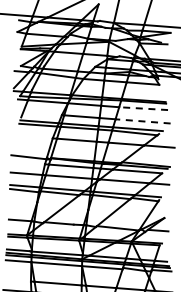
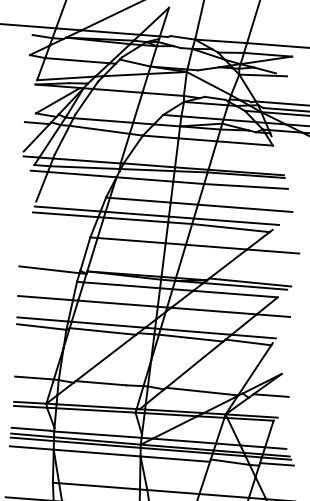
line: (143, 108) -> (245, 186), dashed -> solid
line: (143, 121) -> (245, 208), dashed -> solid

